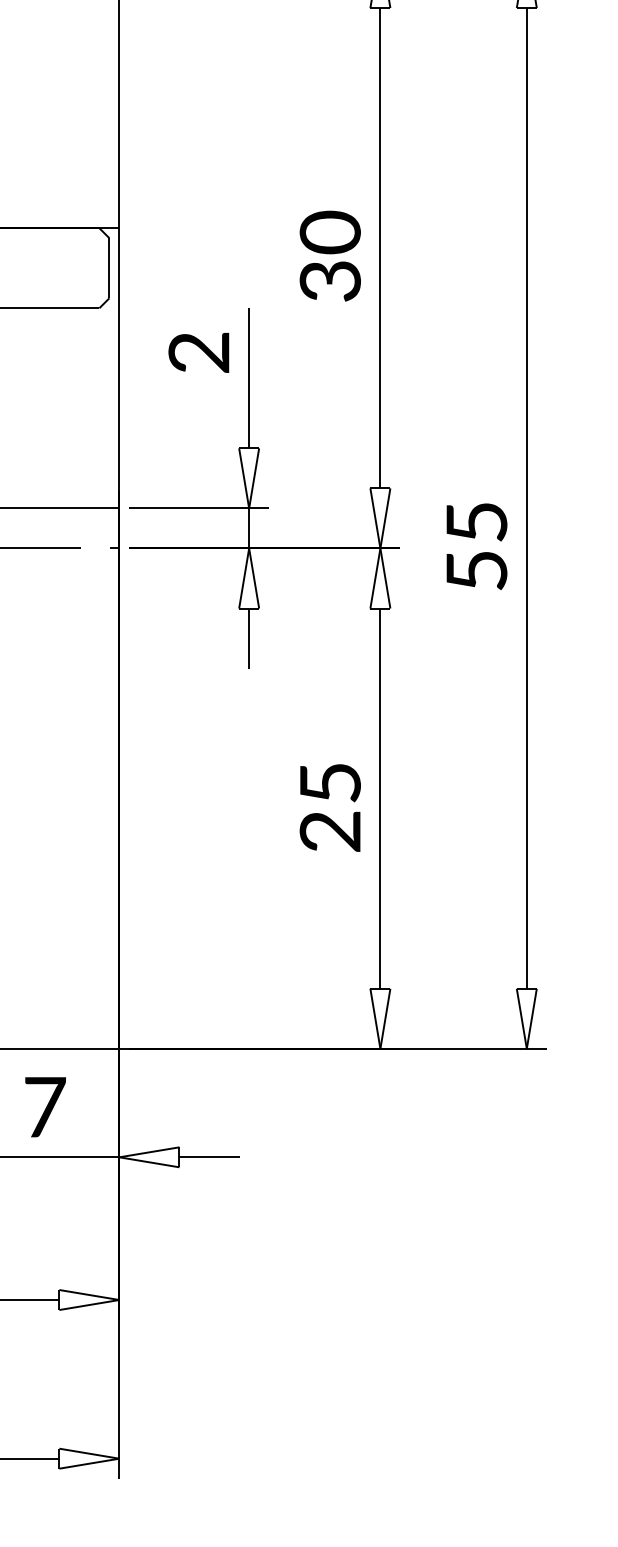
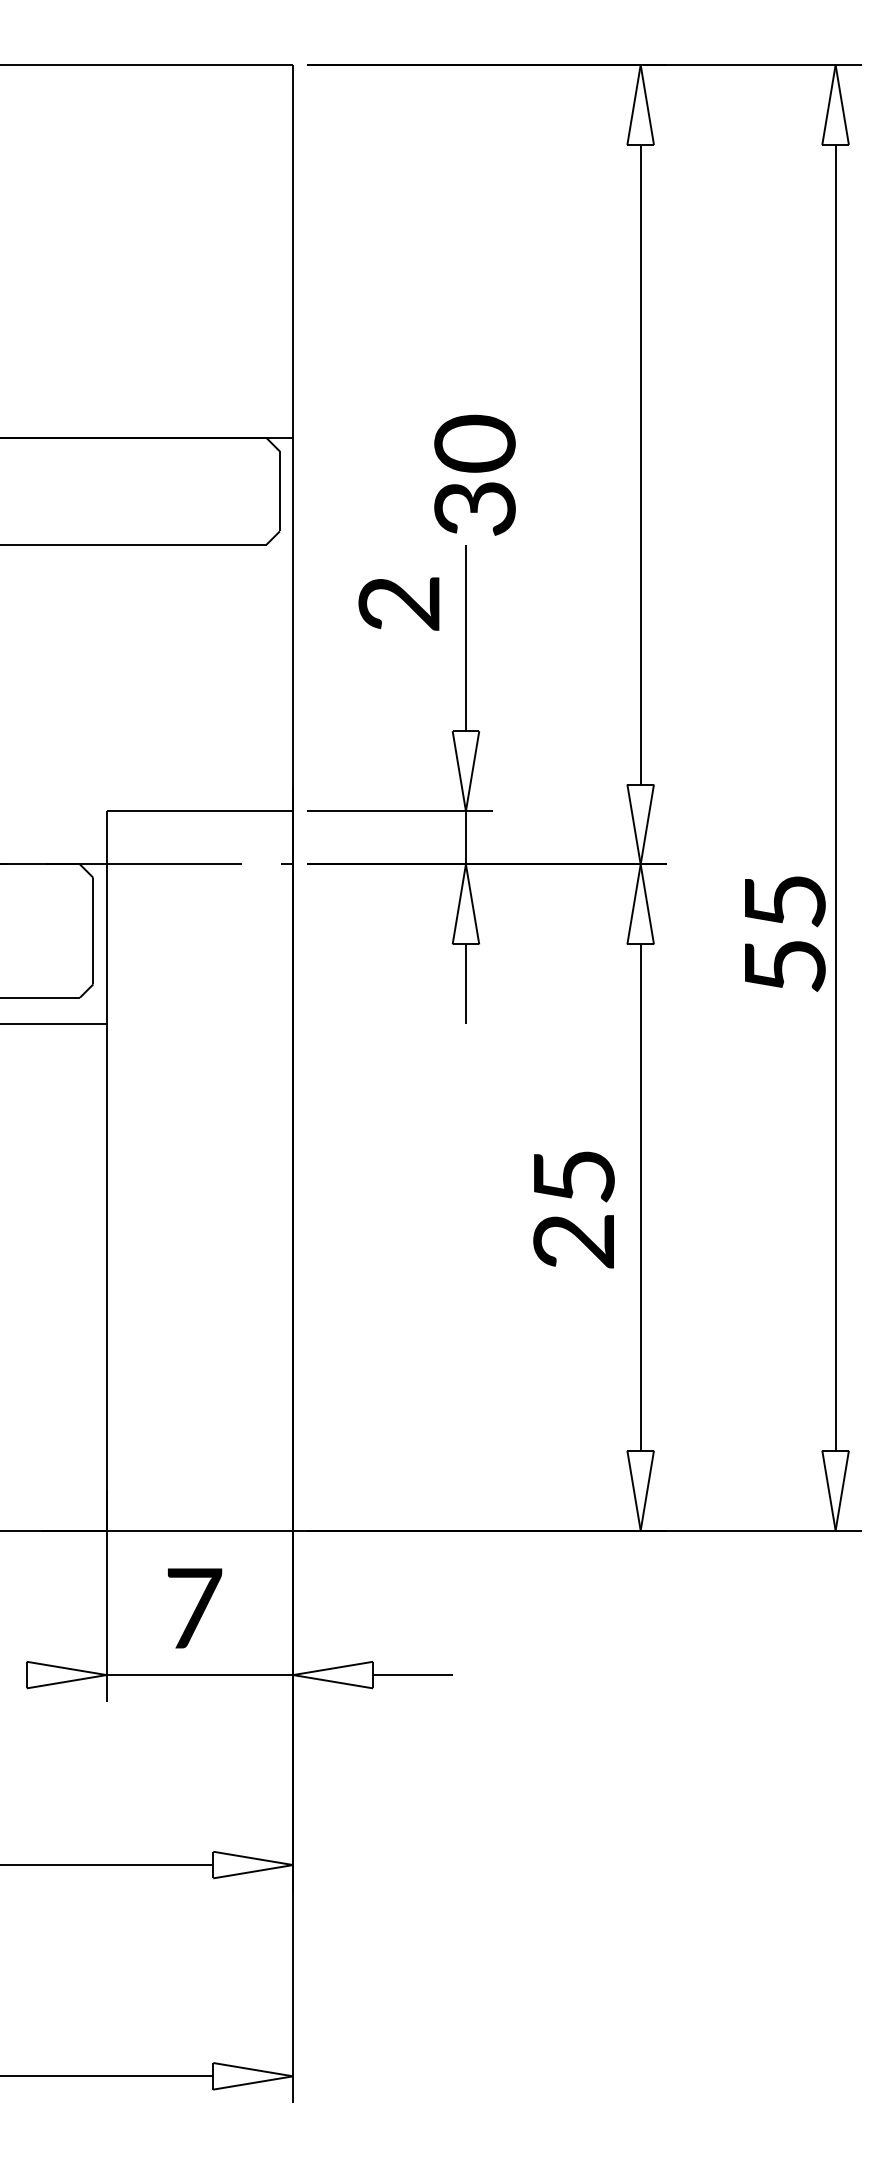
text: (329, 255) -> (474, 474), moved
text: (477, 546) -> (785, 933), moved

